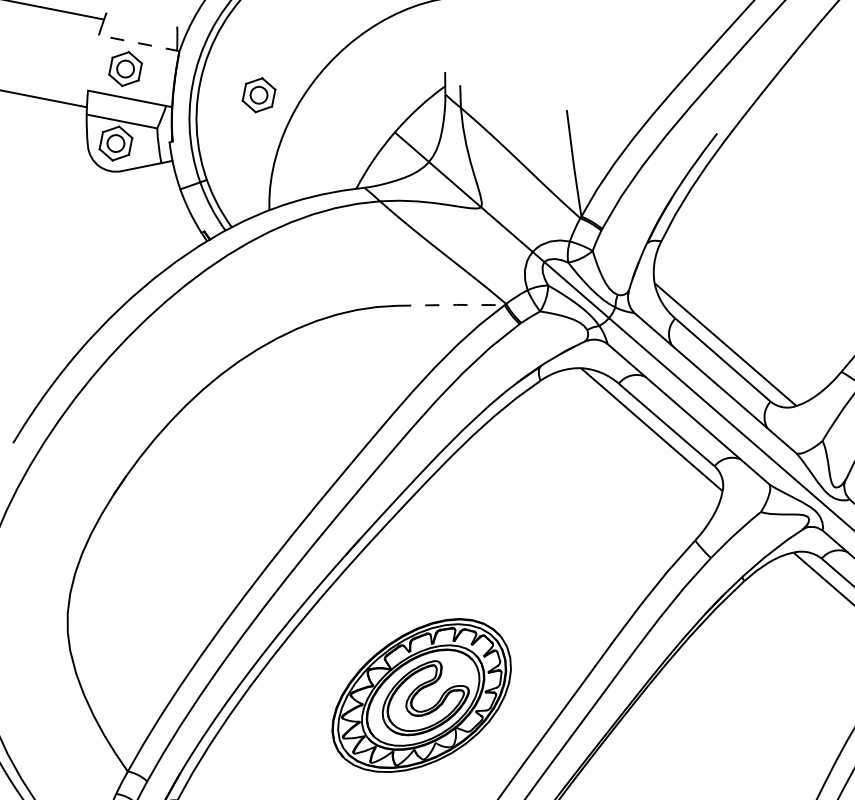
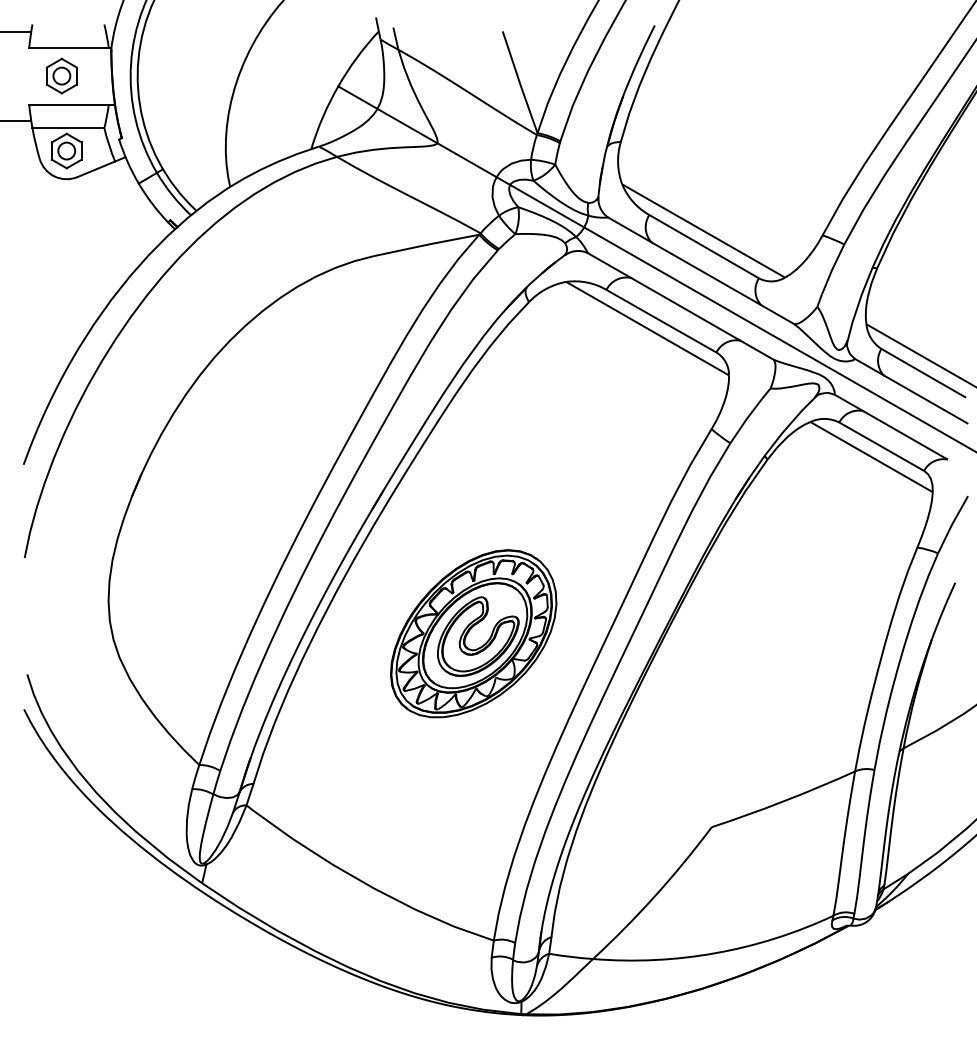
line: (138, 43) -> (69, 48), dashed -> solid
part: (258, 94) -> (197, 75), removed
line: (450, 304) -> (426, 244), dashed -> solid

